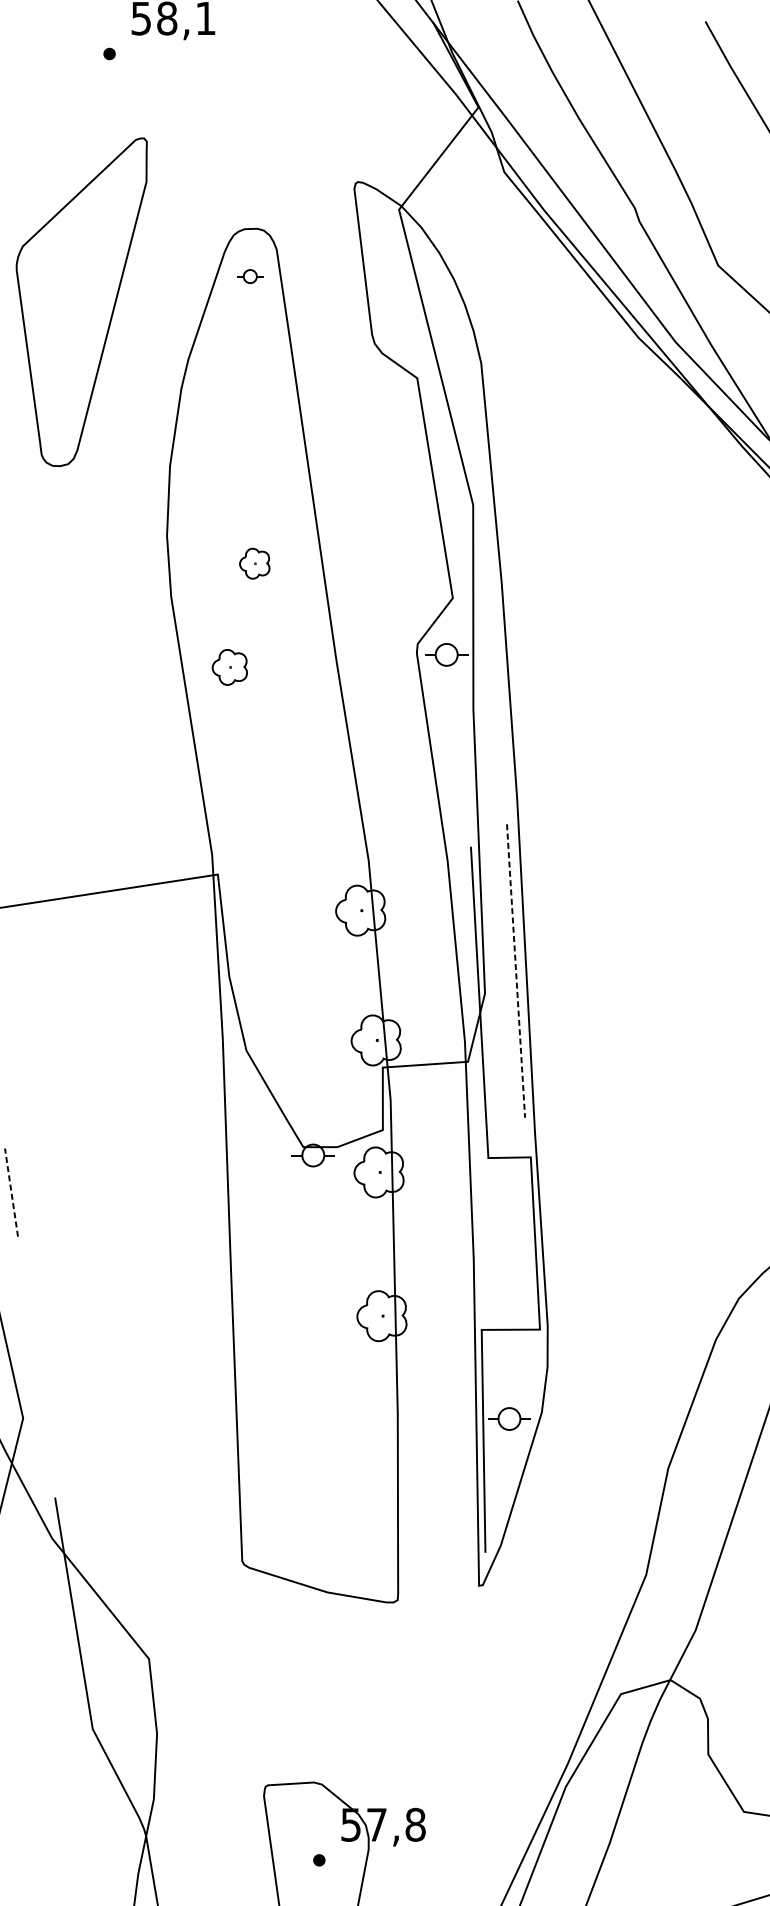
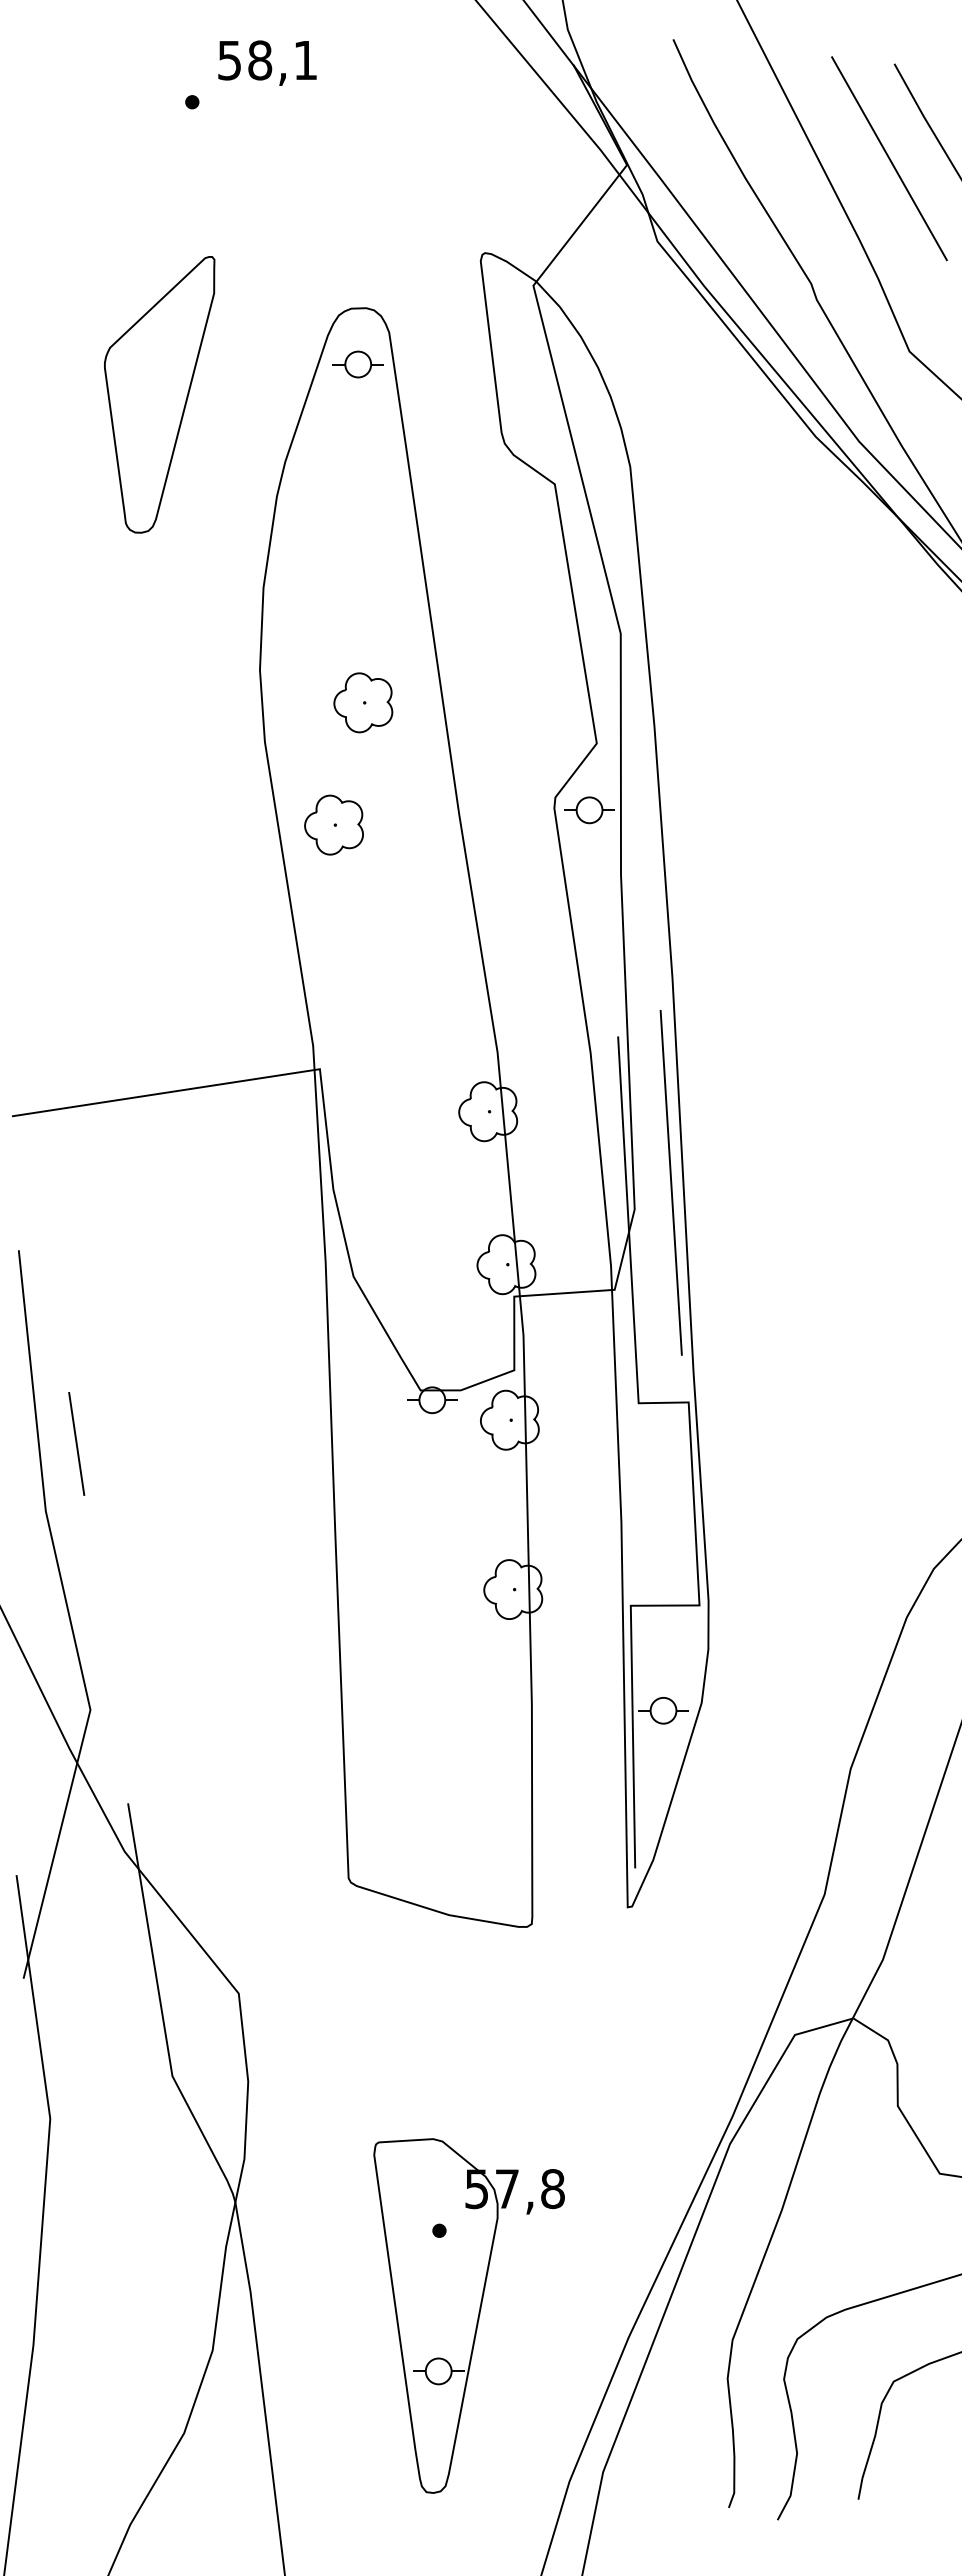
line: (701, 101) -> (889, 158), added
part: (249, 276) -> (357, 364), size x1.67
part: (81, 302) -> (159, 394), size x0.71
part: (254, 563) -> (363, 702), size x1.67
part: (229, 666) -> (333, 824), size x1.43
line: (516, 971) -> (671, 1183), dashed -> solid
line: (11, 1192) -> (76, 1443), dashed -> solid

